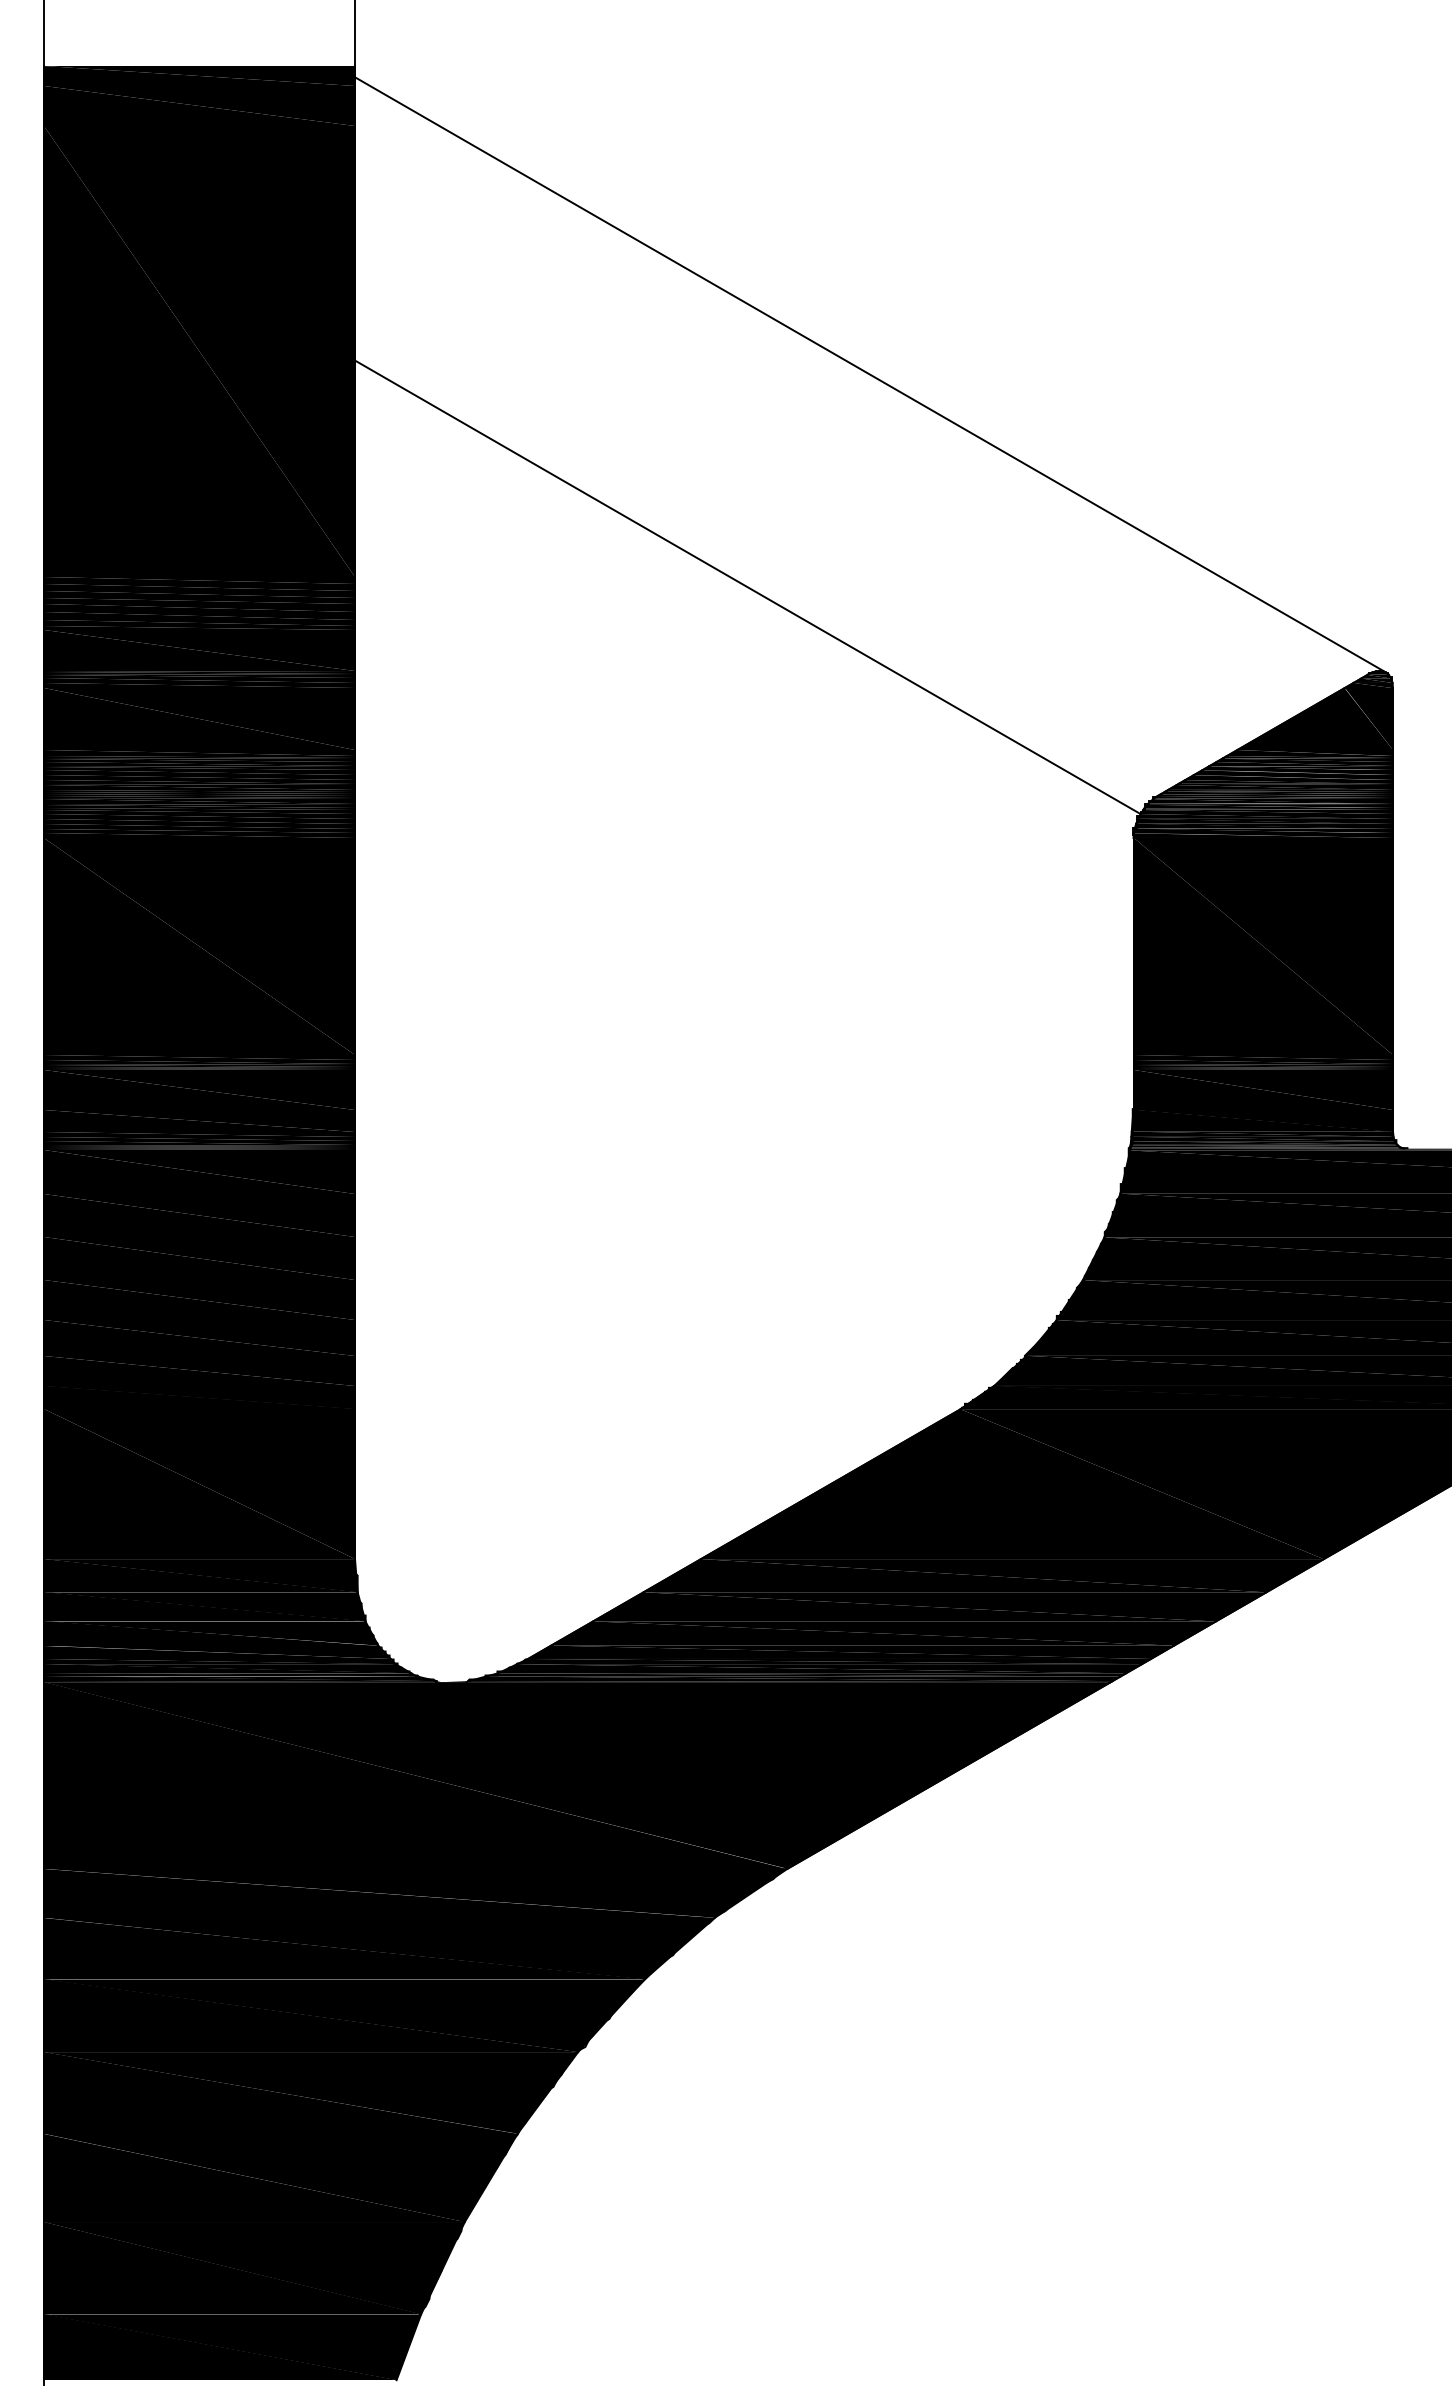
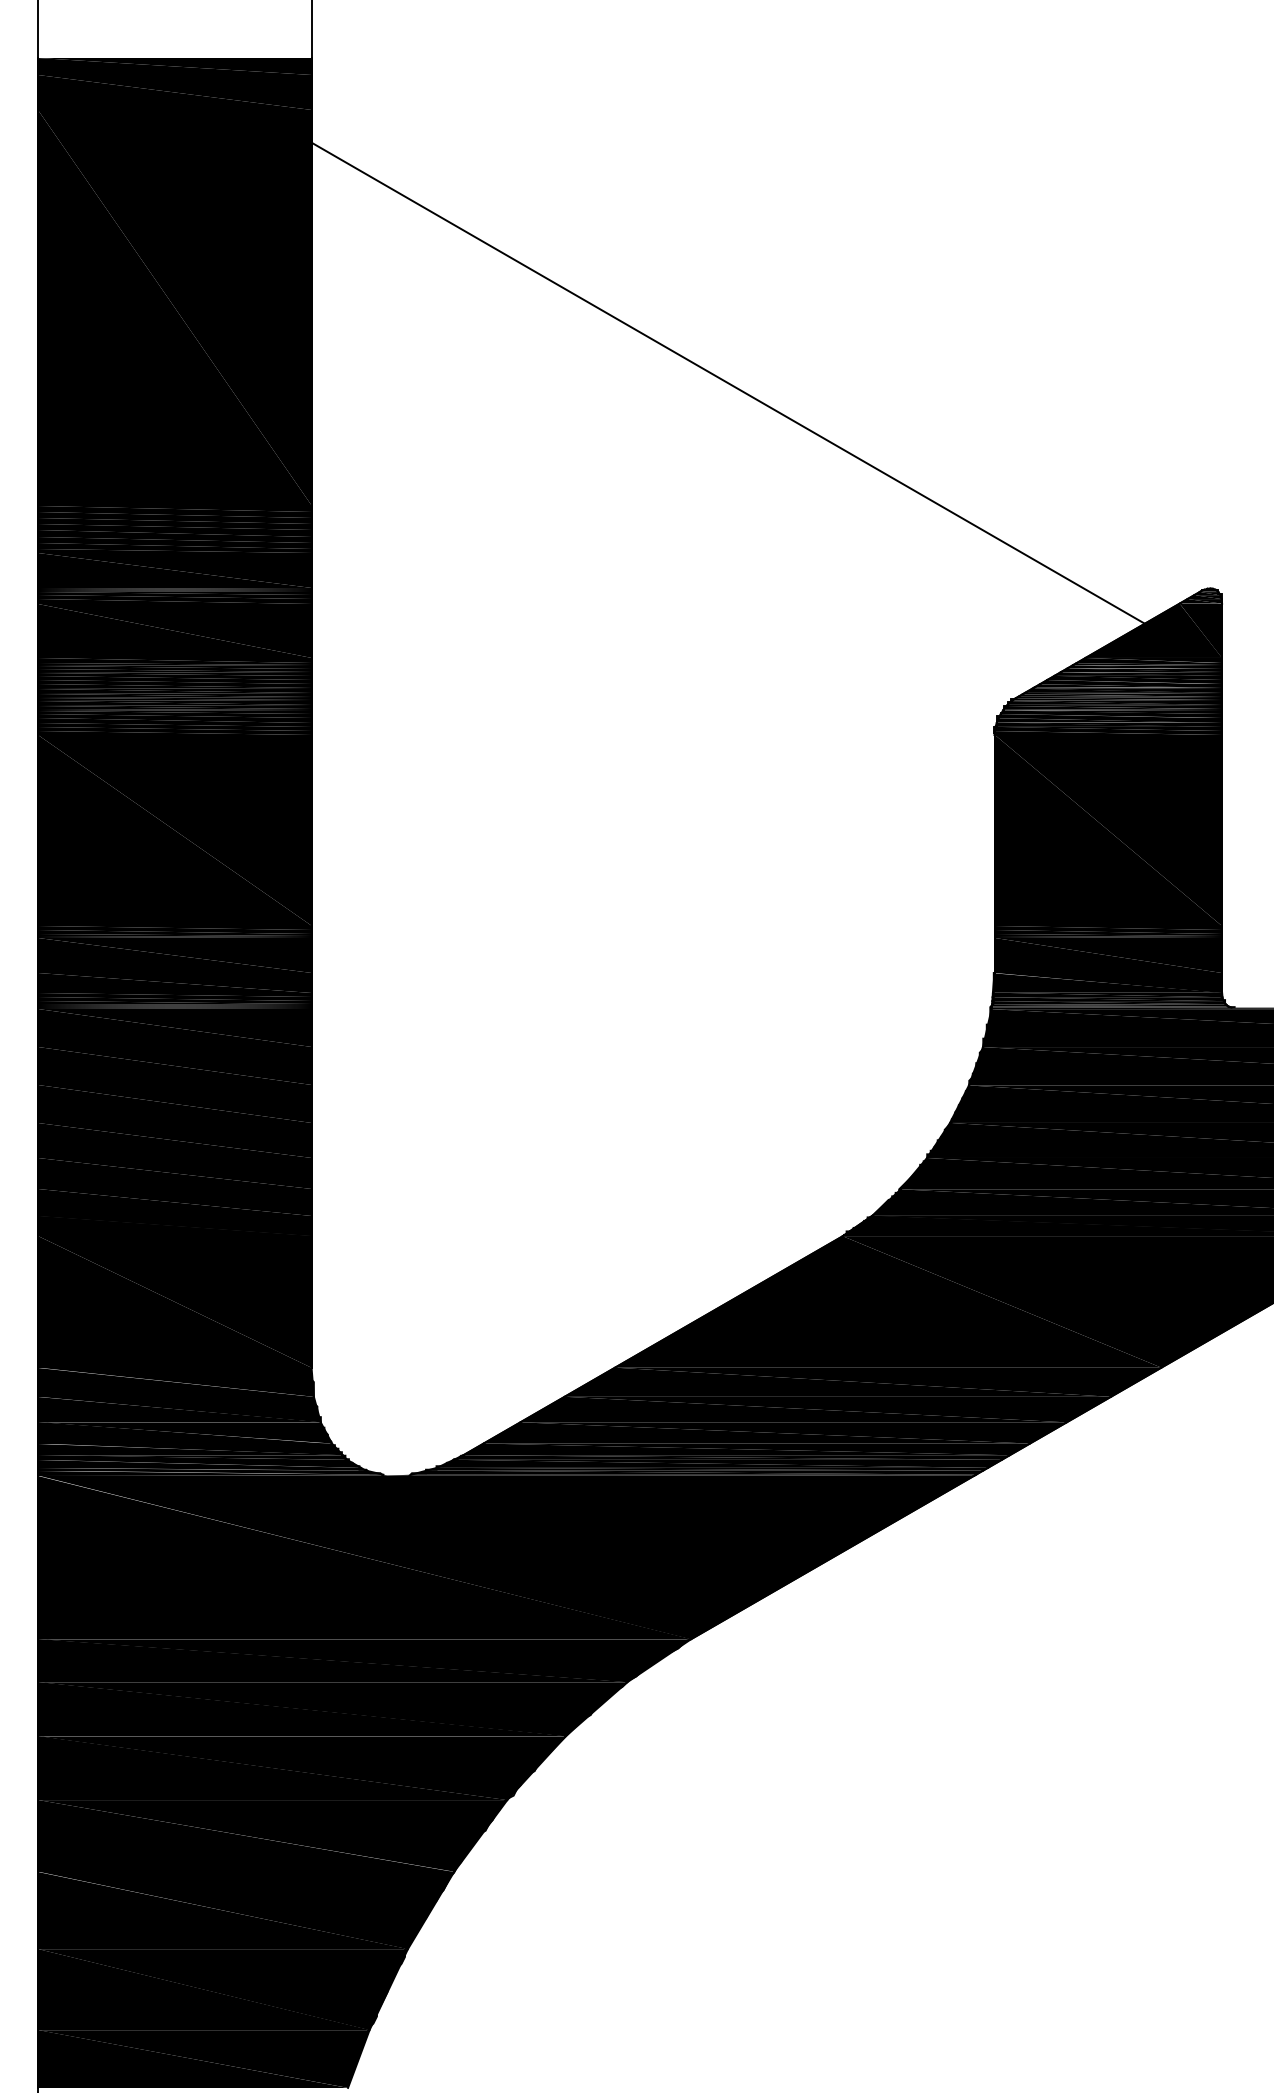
line: (870, 374) -> (731, 384), moved
line: (747, 587) -> (655, 515), removed

